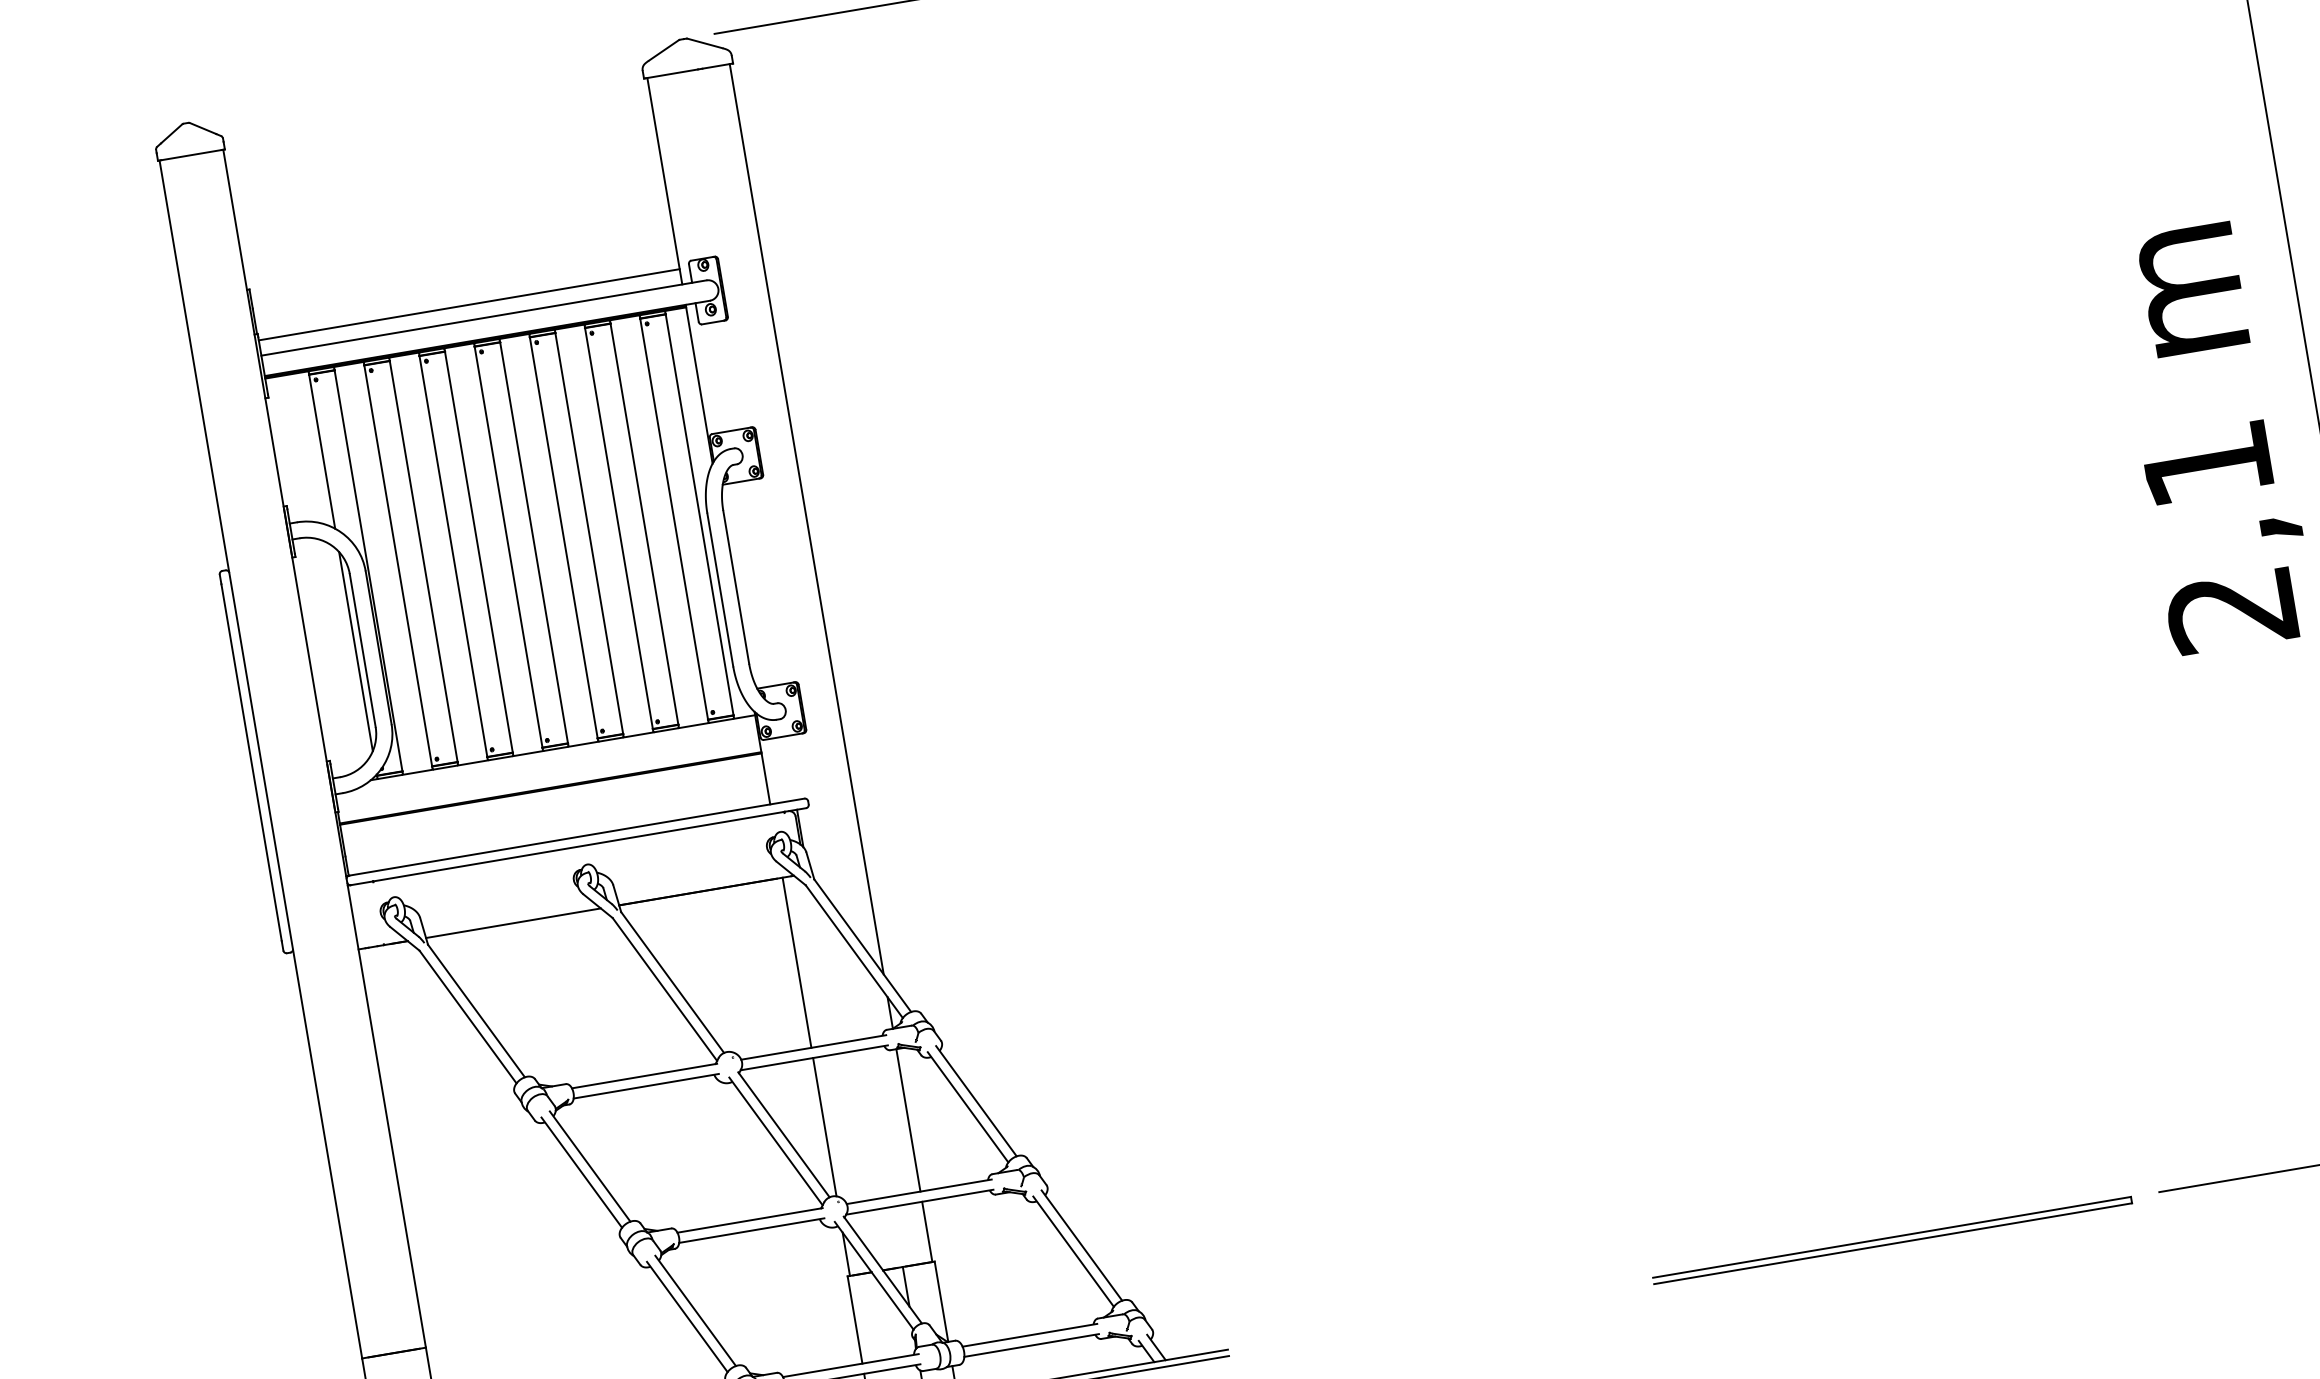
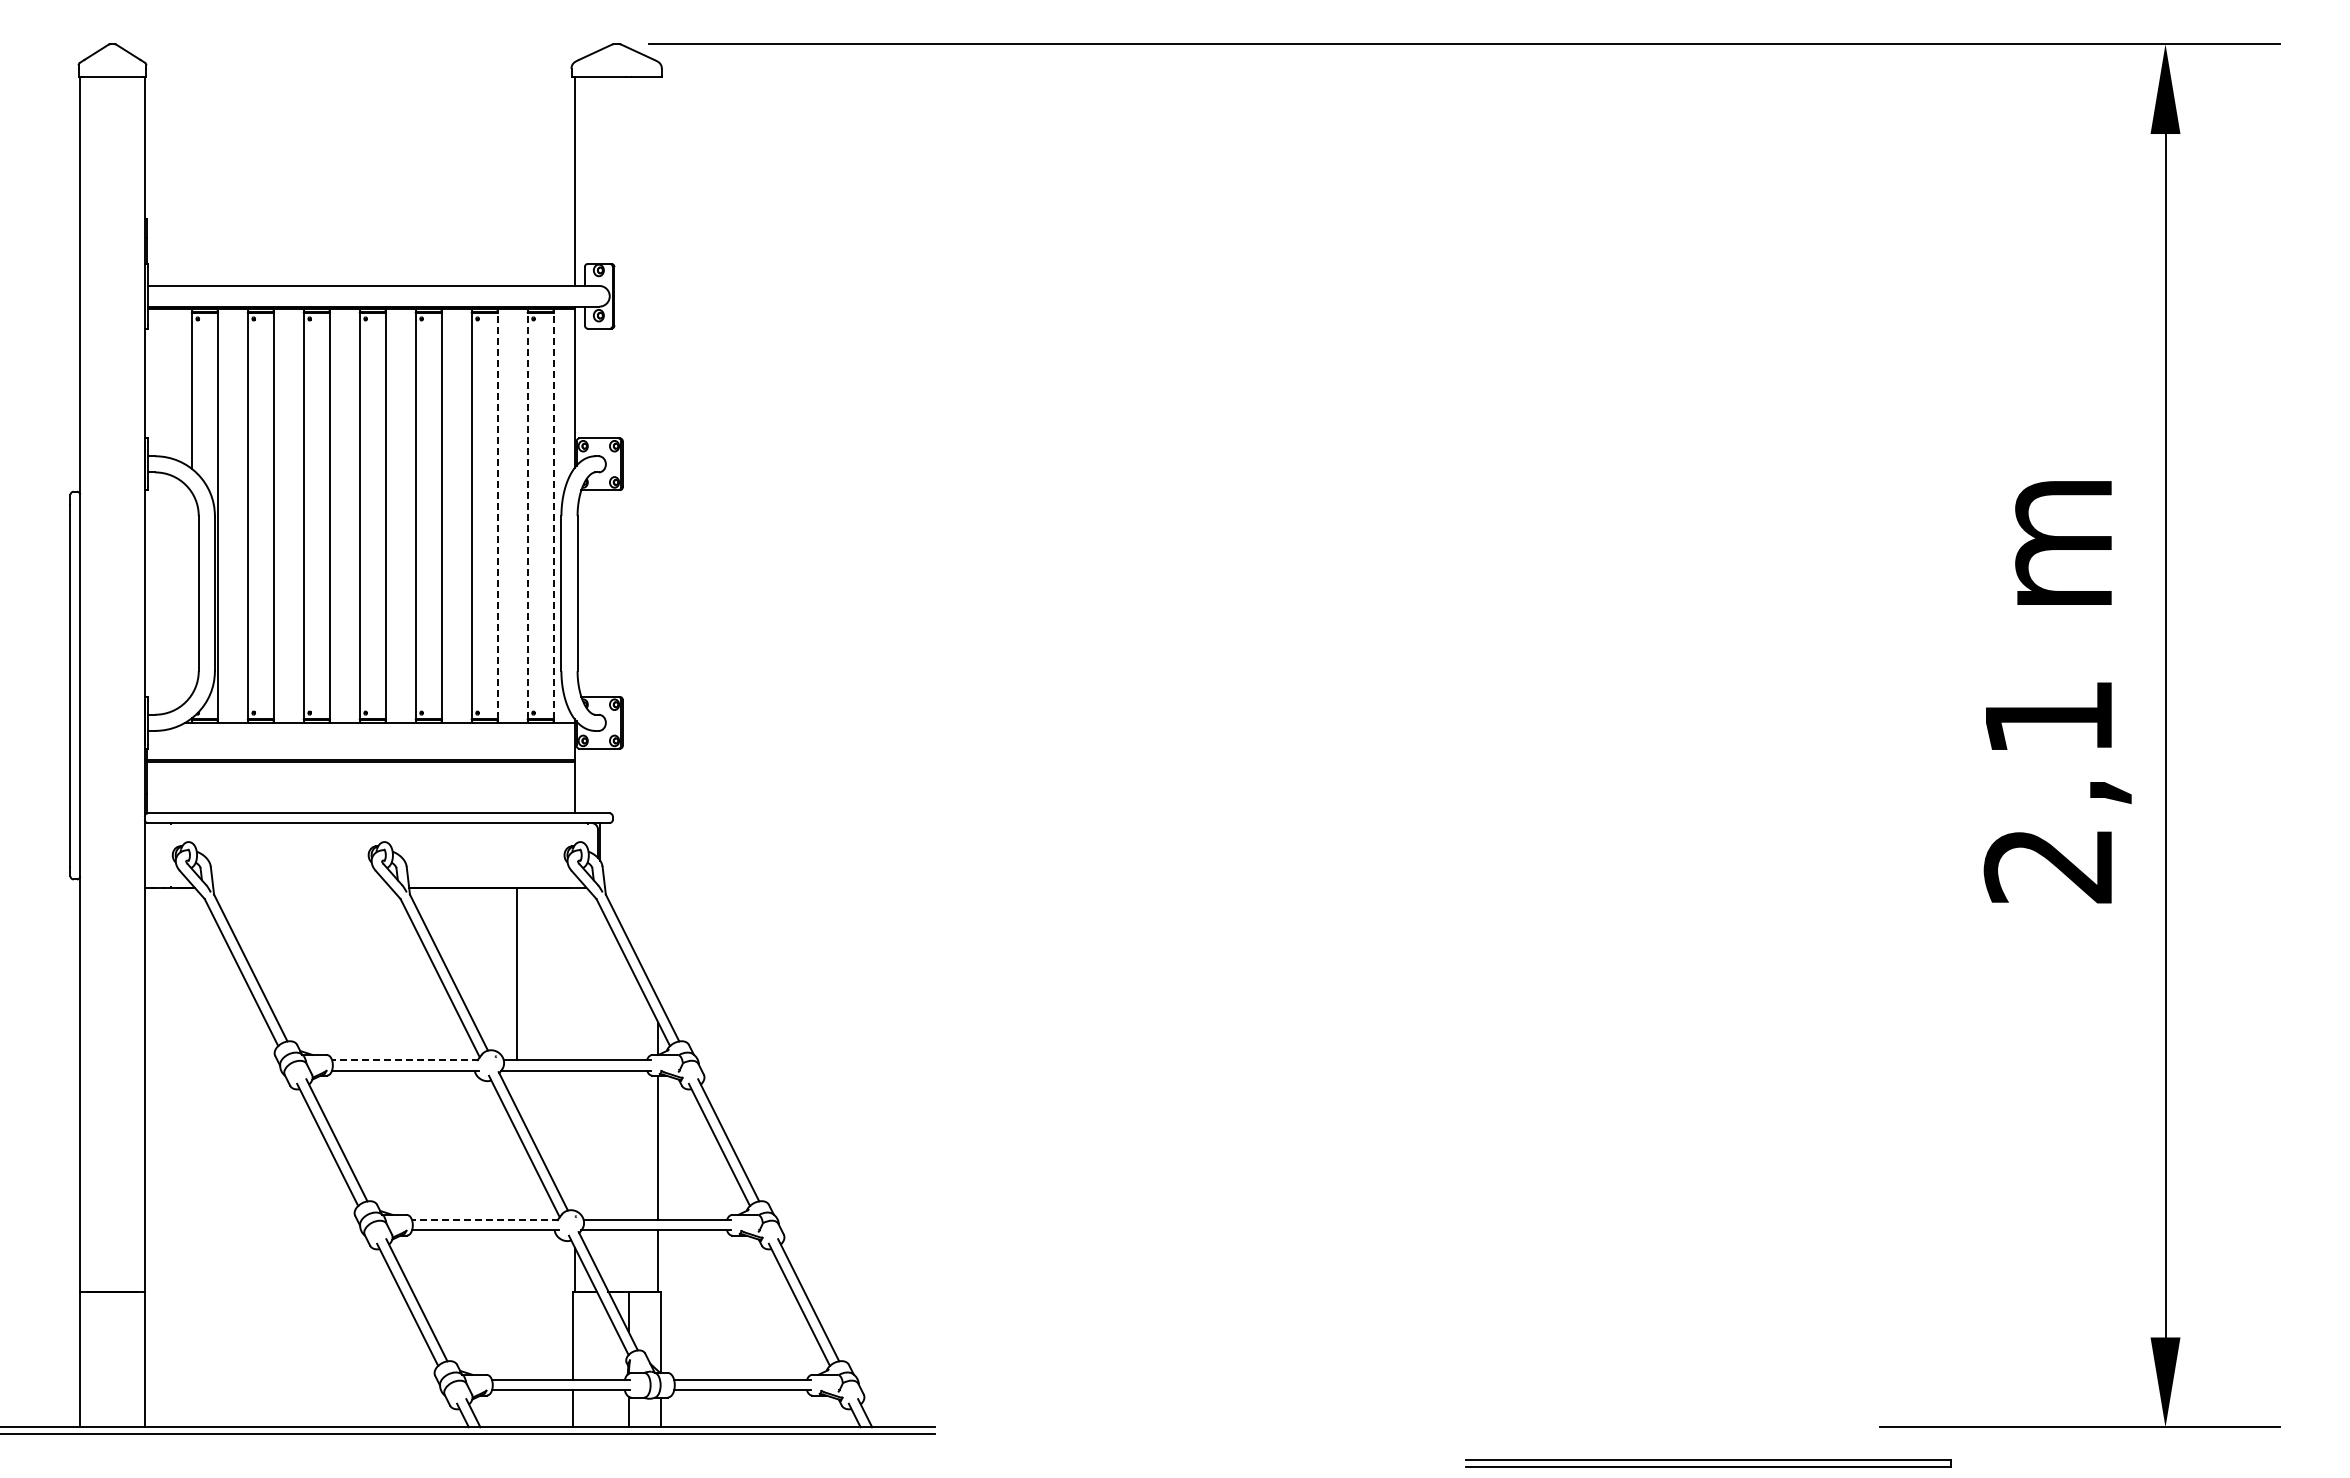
line: (469, 304) -> (361, 270), removed
line: (699, 514) -> (553, 515), solid -> dashed
line: (673, 518) -> (527, 515), solid -> dashed
line: (806, 518) -> (658, 537), removed
line: (644, 523) -> (497, 515), solid -> dashed
line: (355, 651) -> (191, 593), removed
line: (513, 923) -> (301, 887), removed
line: (796, 962) -> (516, 973), moved
line: (644, 1076) -> (405, 1060), solid -> dashed
line: (824, 1127) -> (574, 1140), removed
line: (749, 1220) -> (485, 1220), solid -> dashed
part: (1892, 1240) -> (1708, 1463), moved

